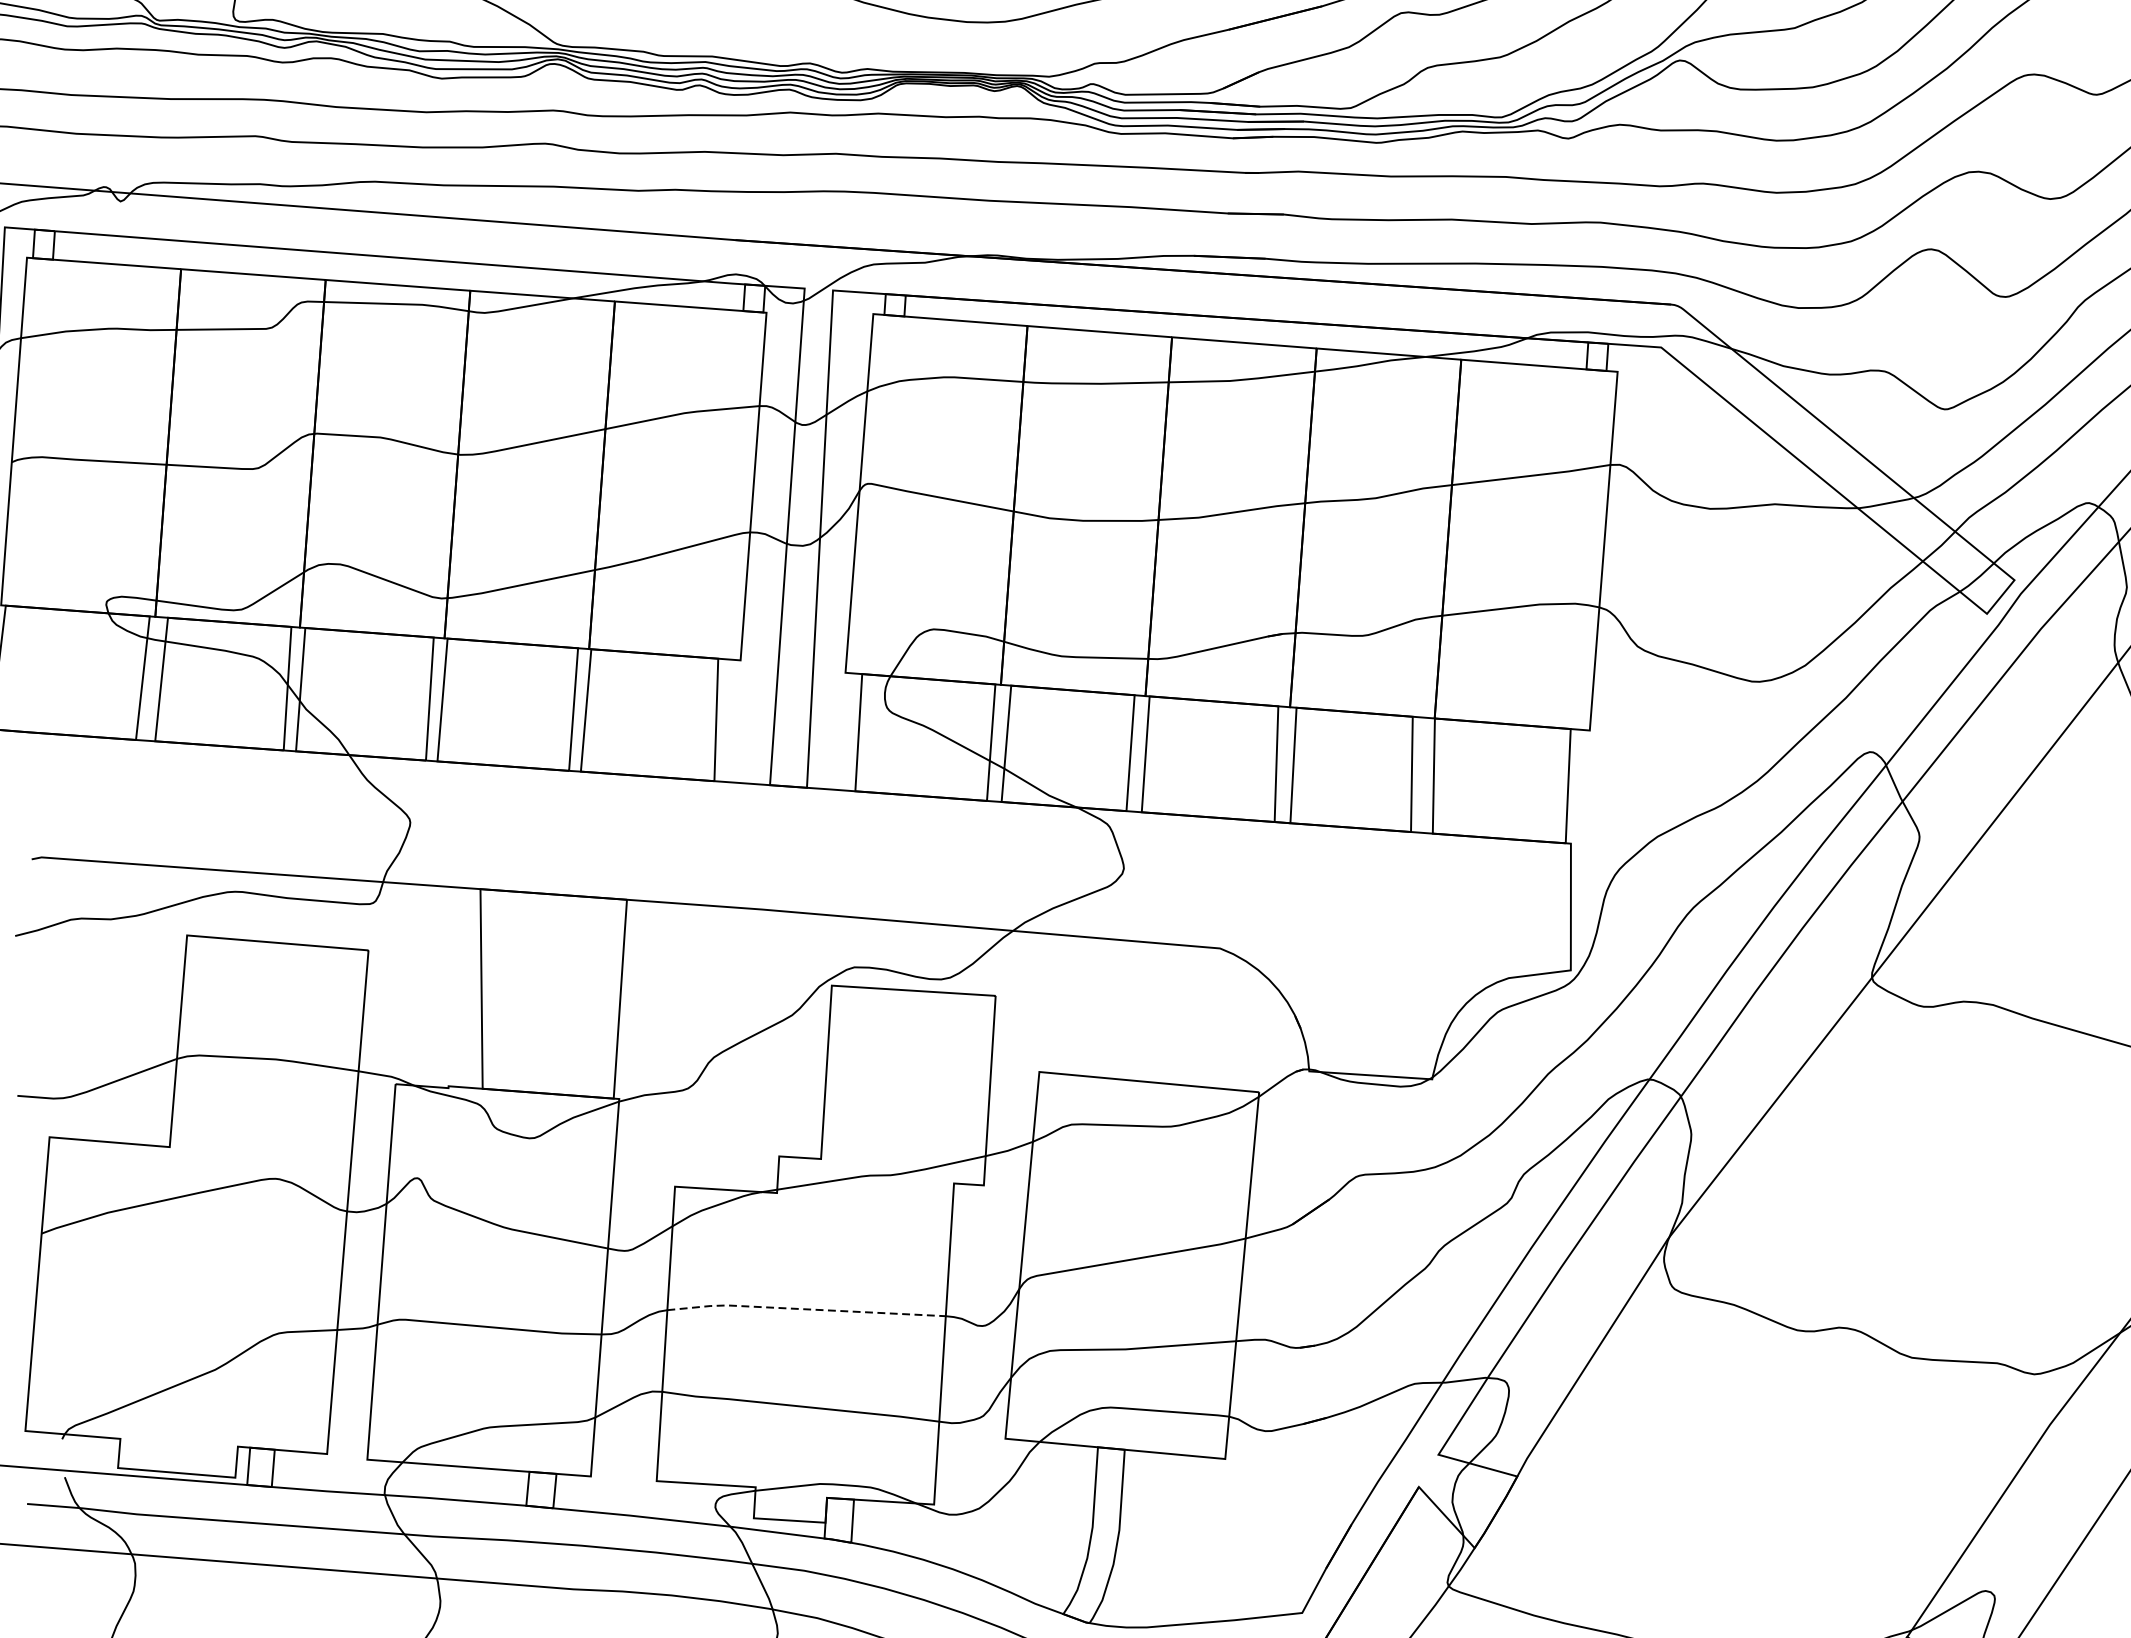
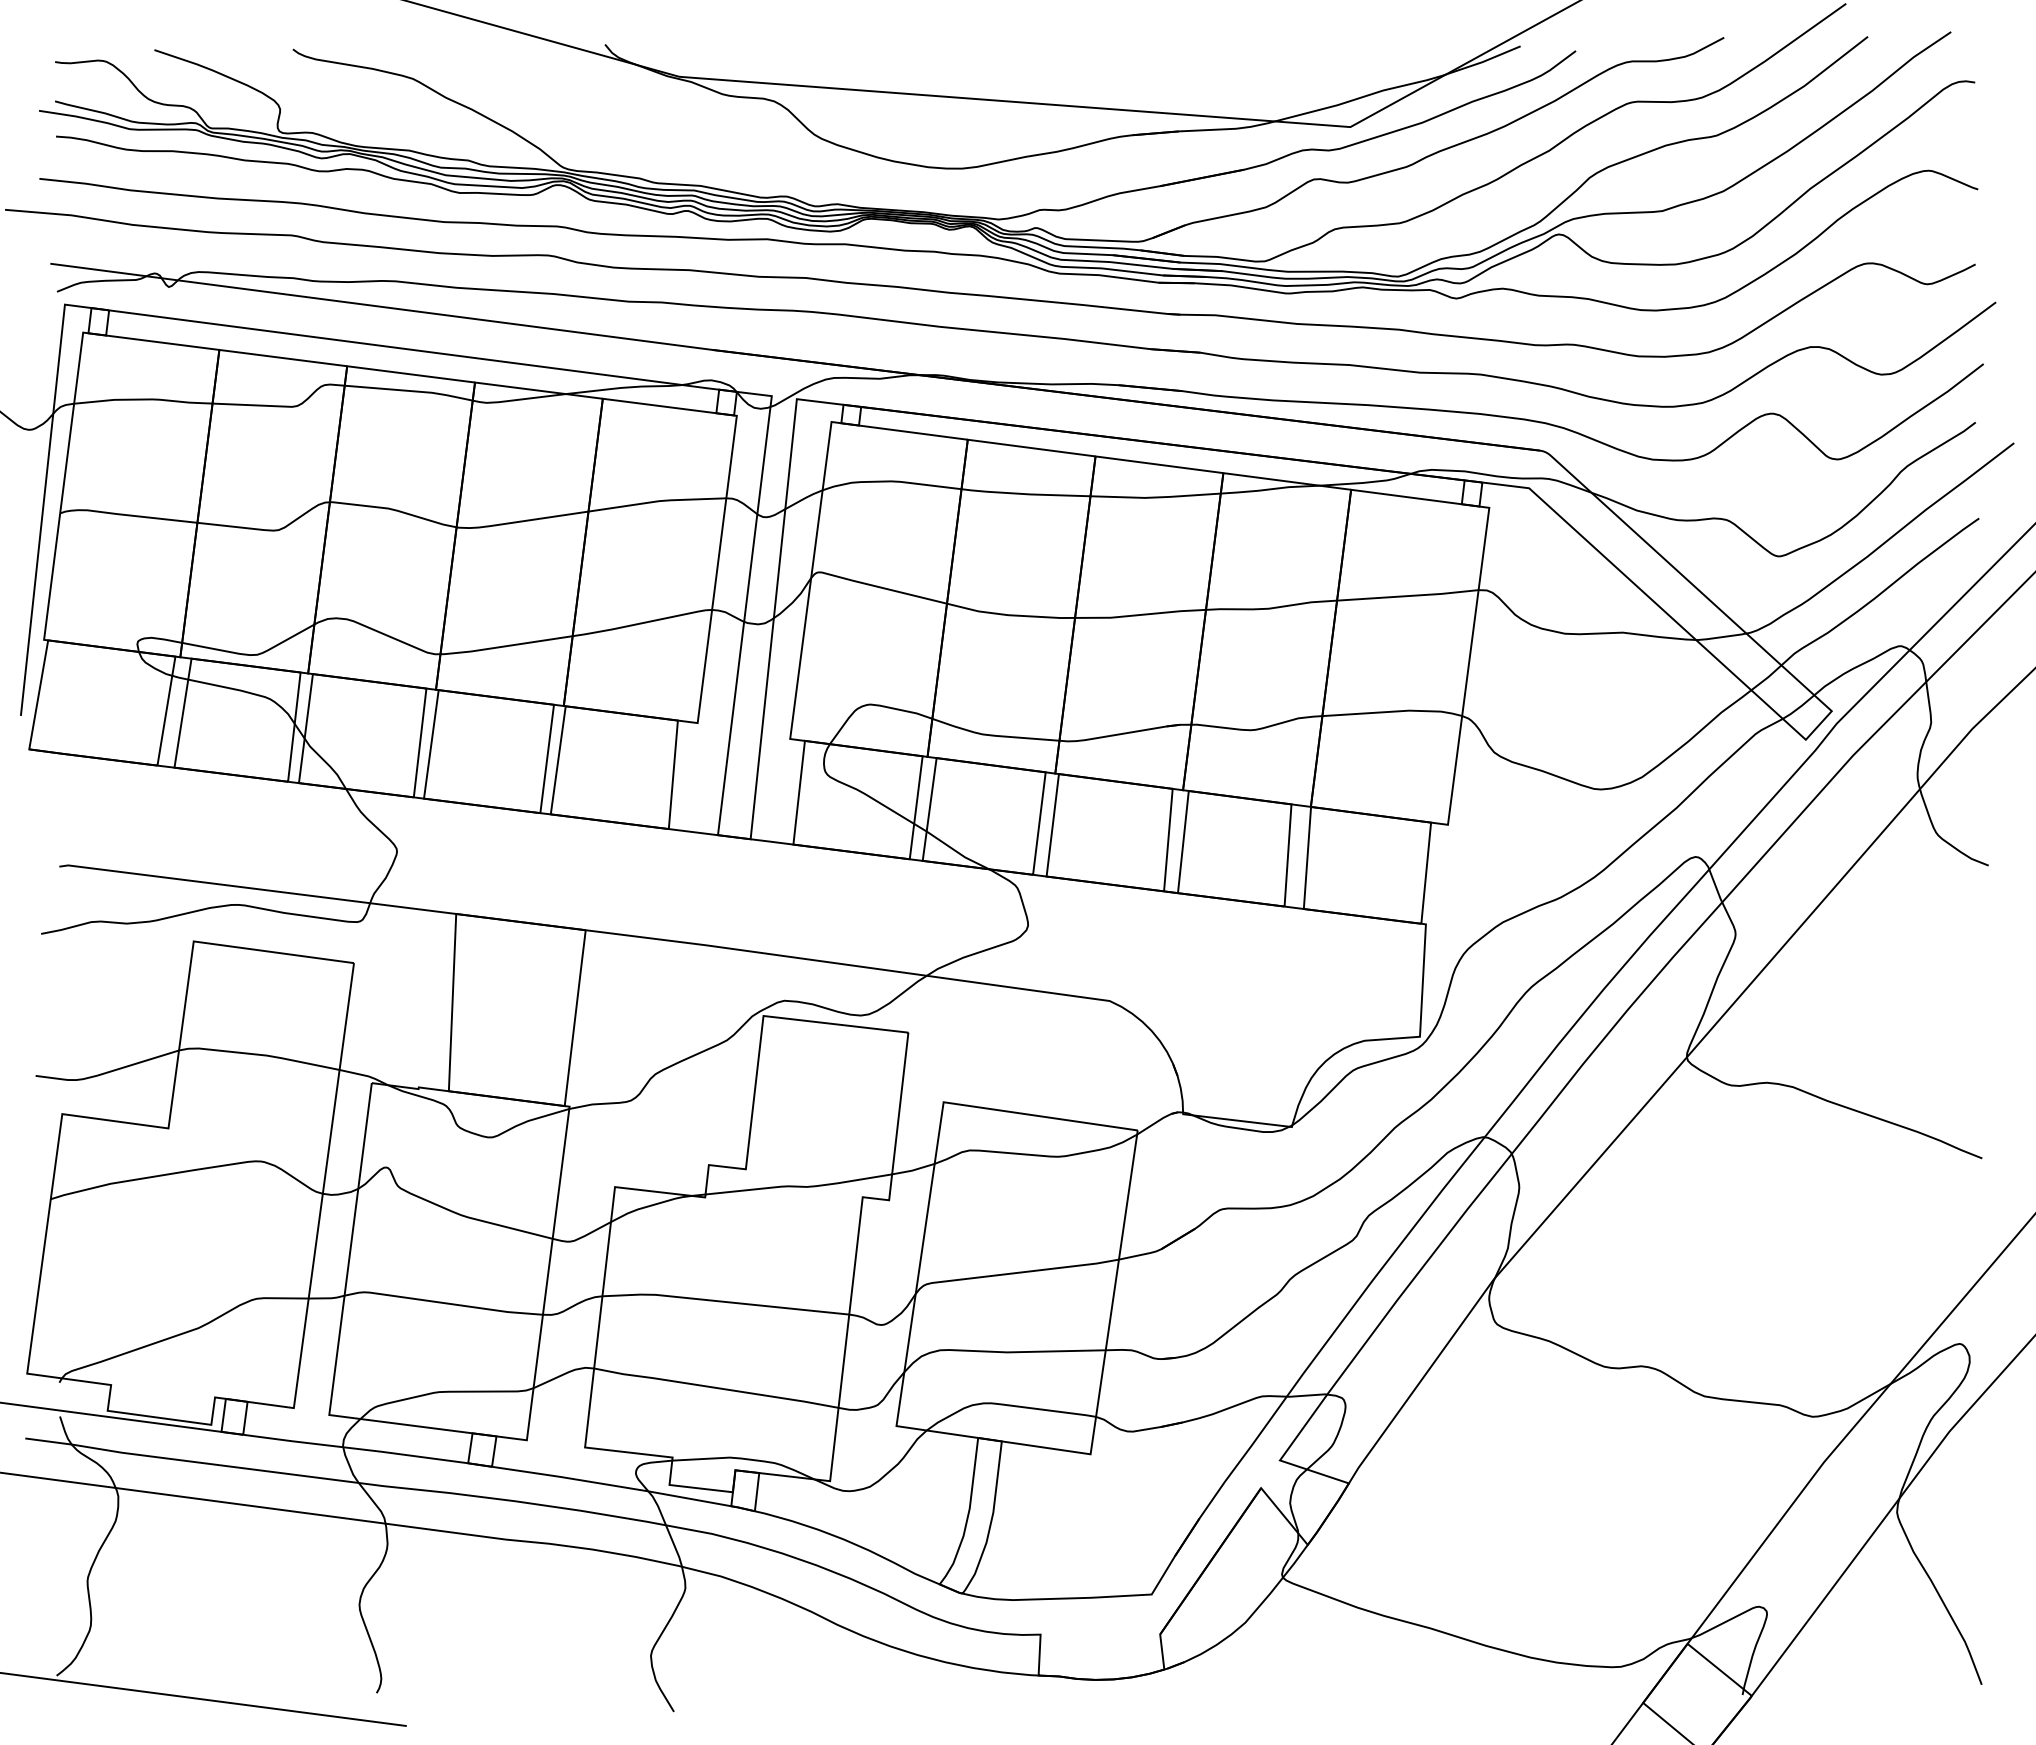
line: (804, 1308) -> (724, 1301), dashed -> solid

